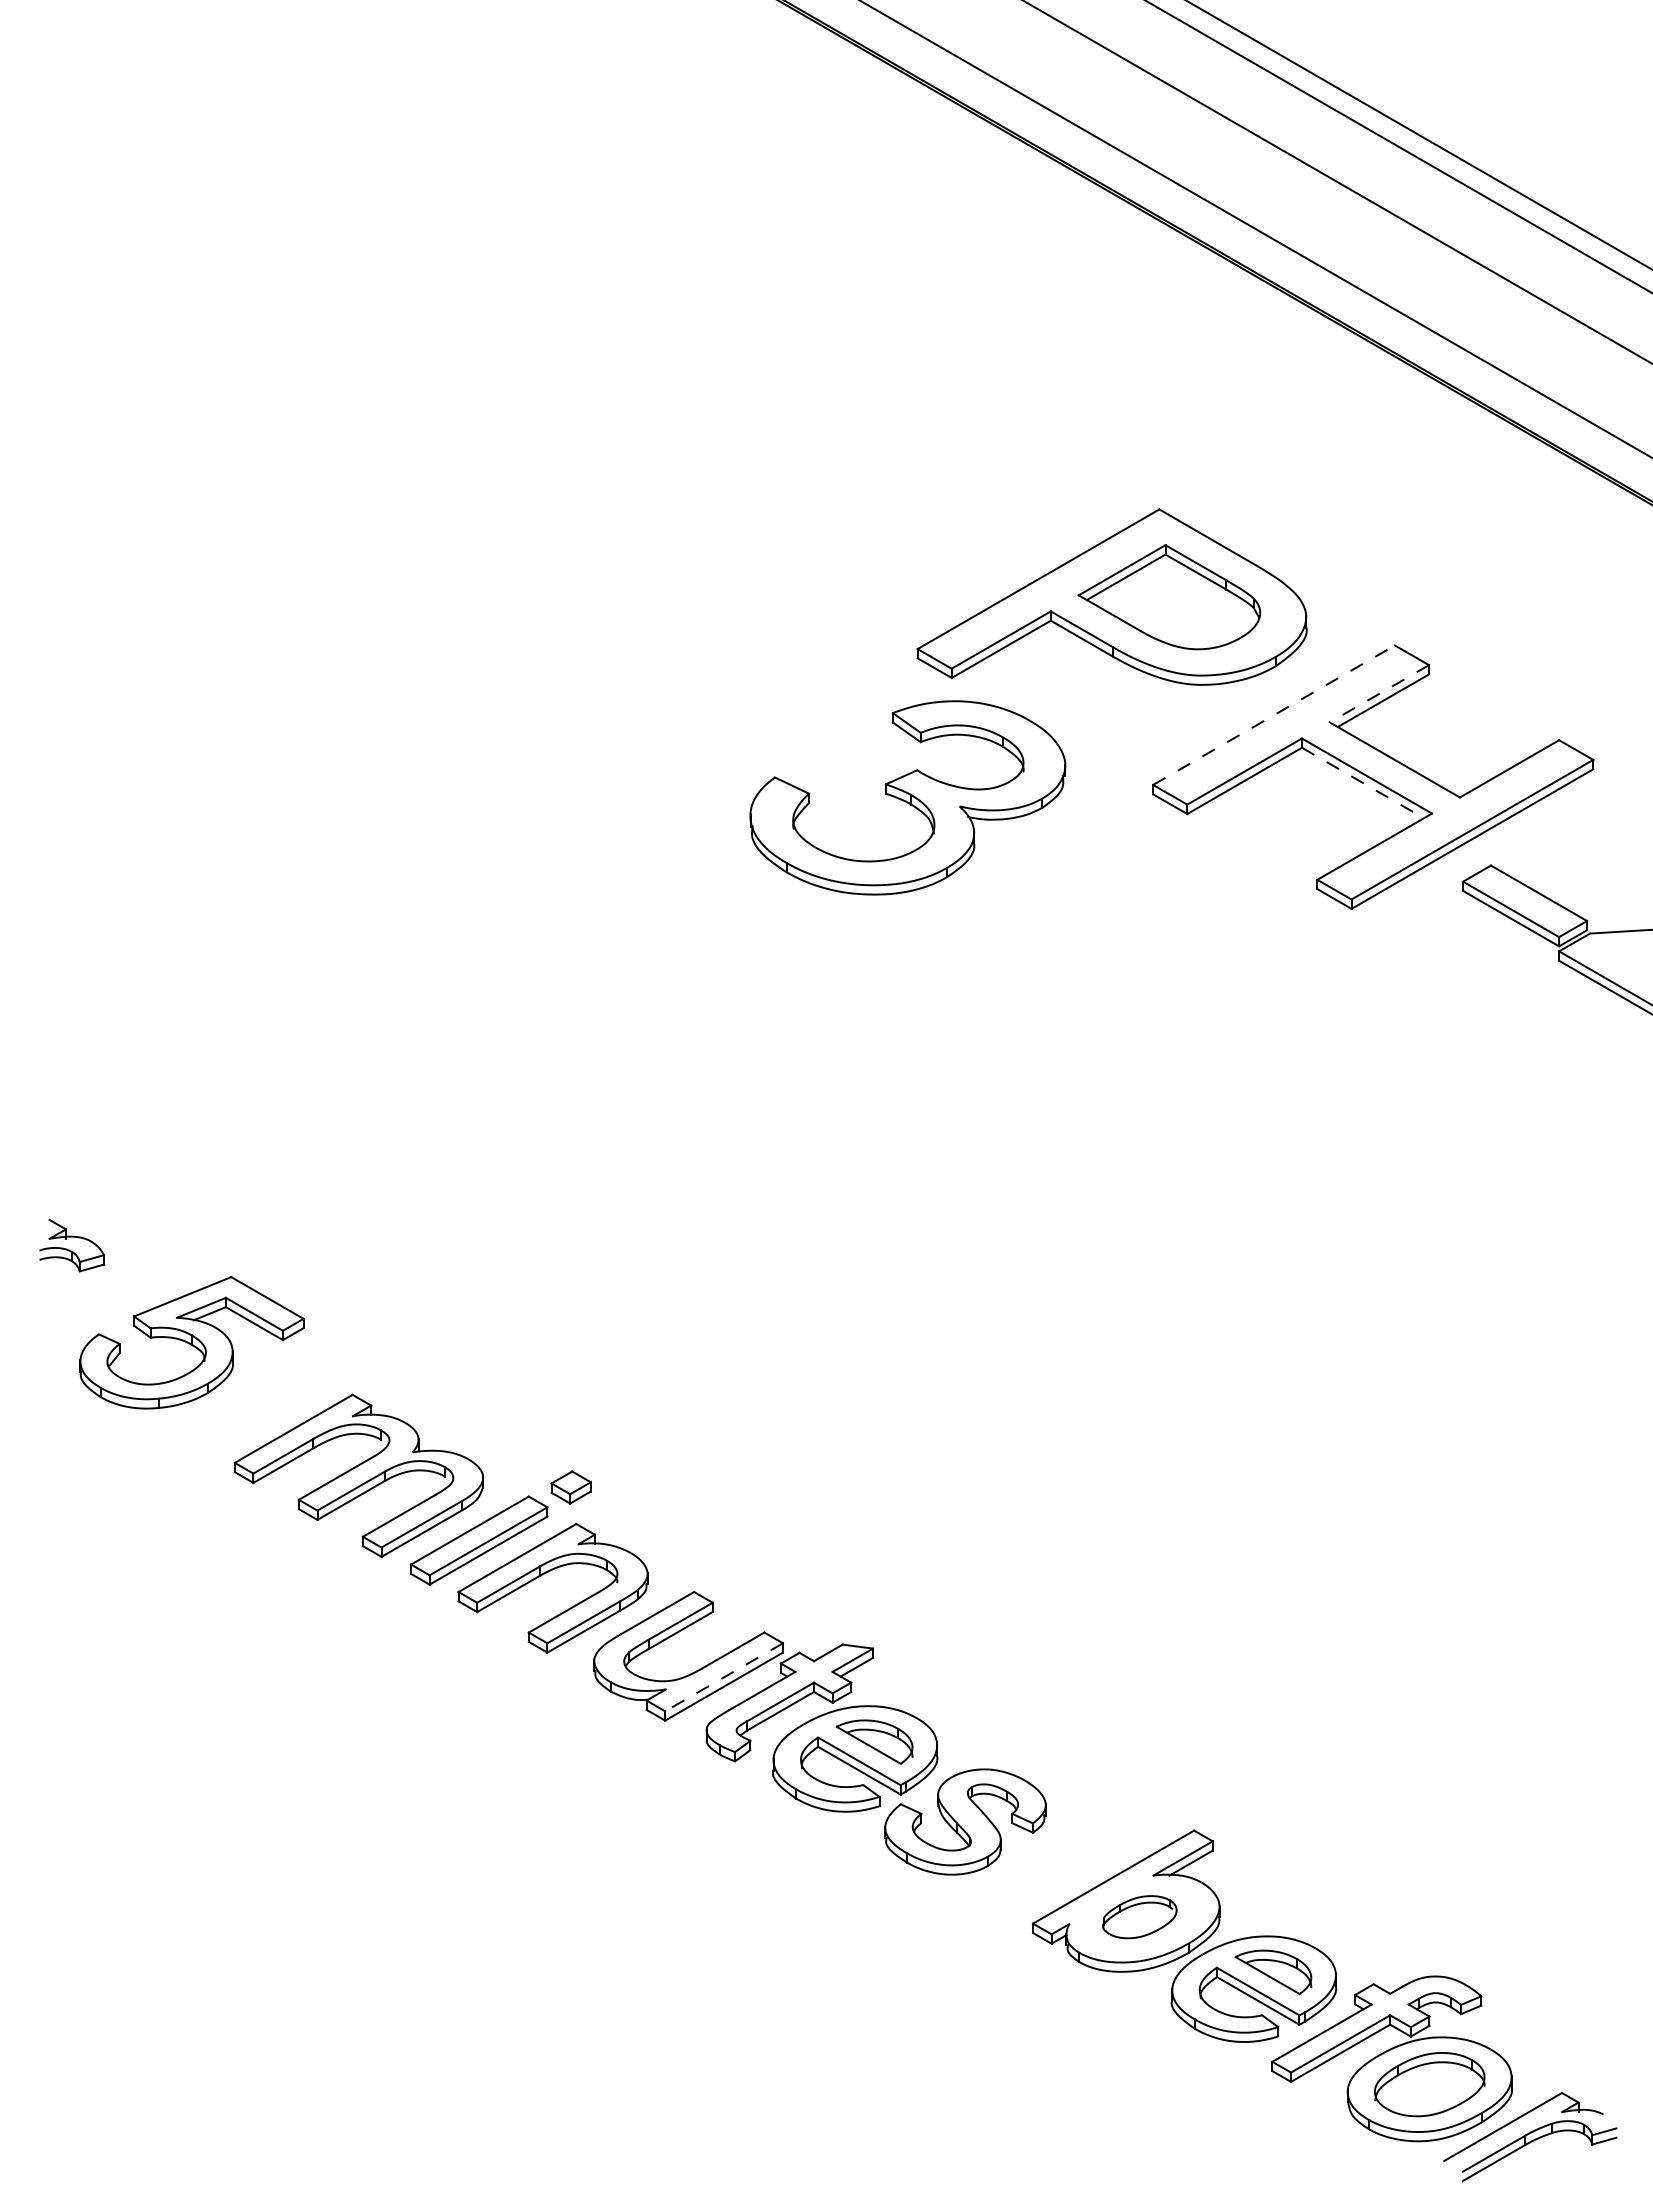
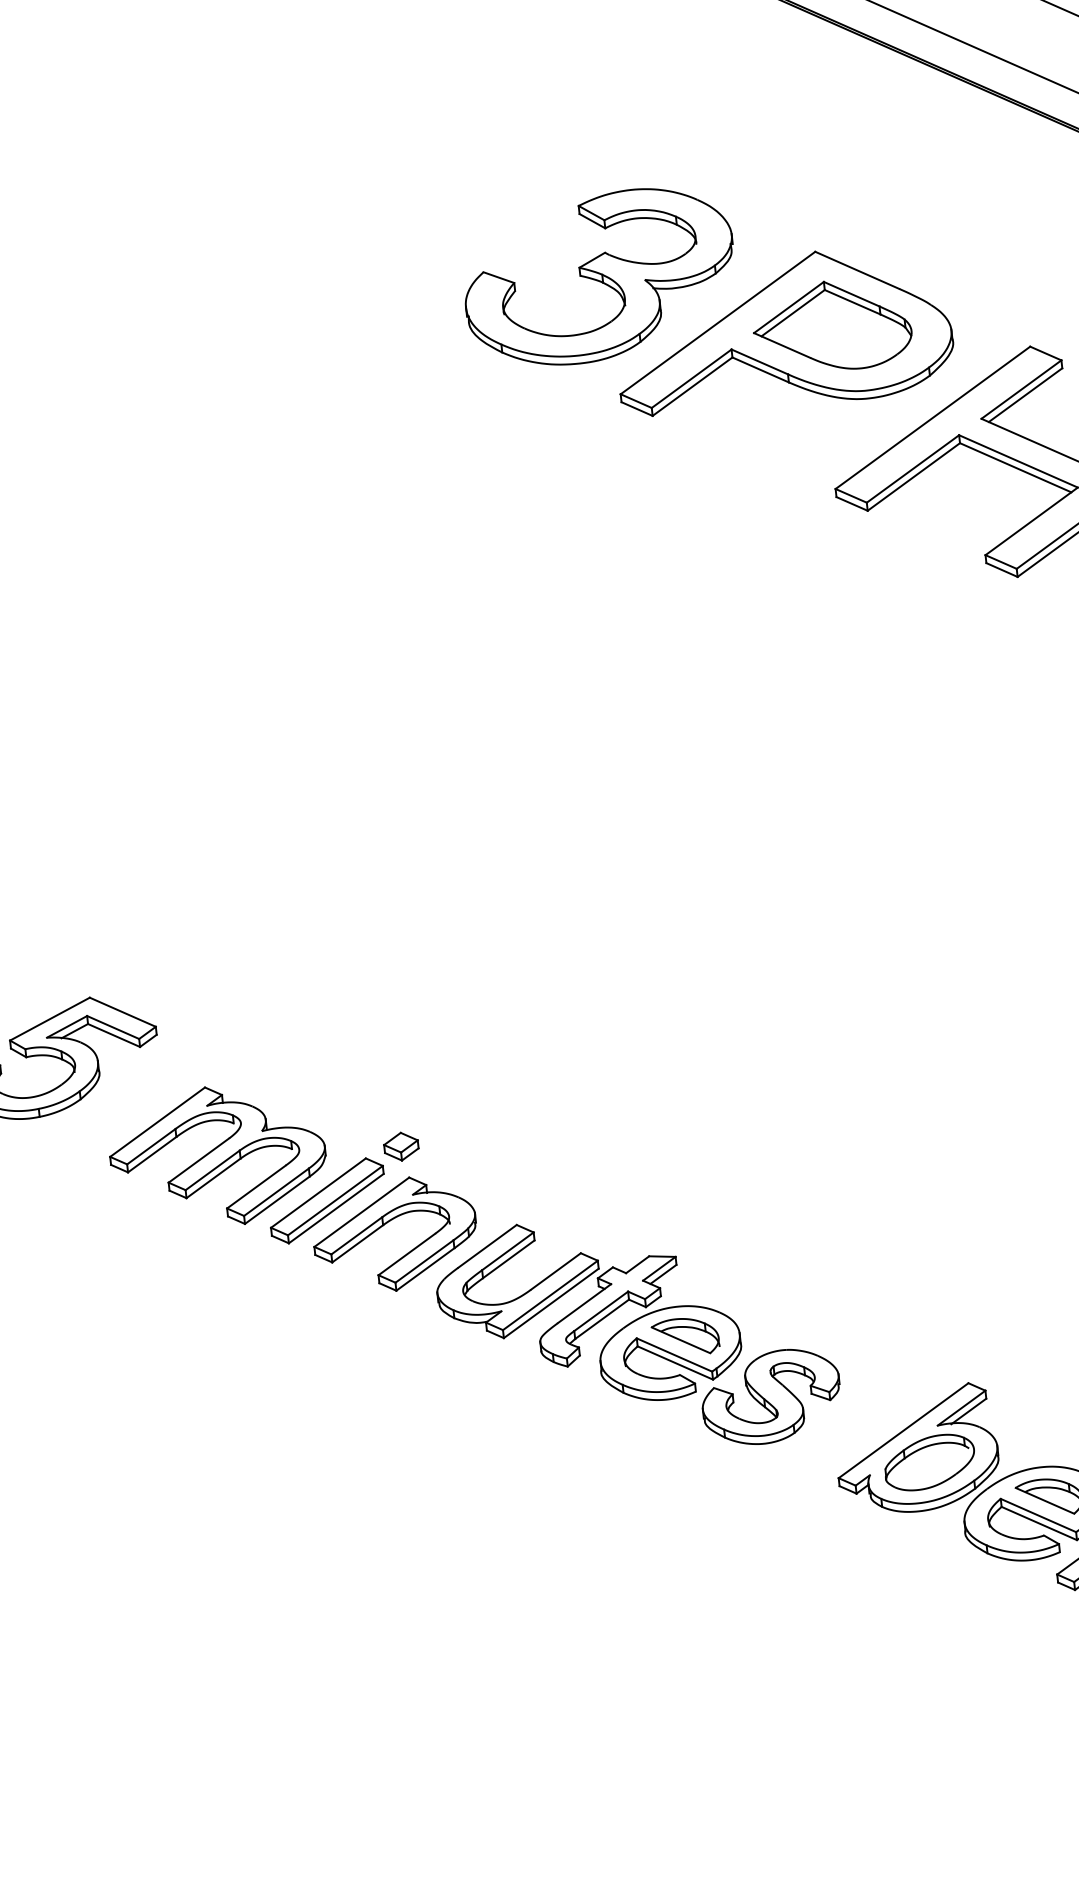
line: (1378, 694) -> (1020, 390), dashed -> solid
line: (1273, 715) -> (932, 418), dashed -> solid
line: (1363, 783) -> (1016, 468), dashed -> solid
part: (907, 797) -> (599, 277), moved
line: (723, 1677) -> (549, 1295), dashed -> solid
part: (1139, 1917) -> (929, 1462), size x1.43

